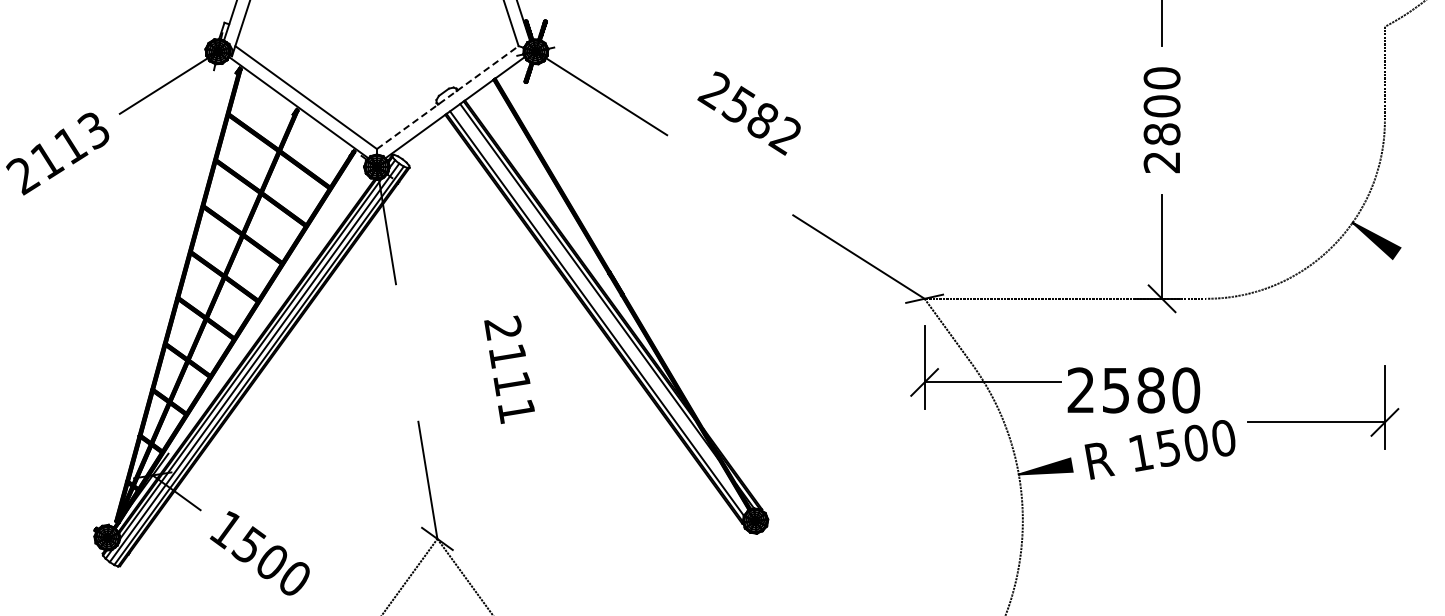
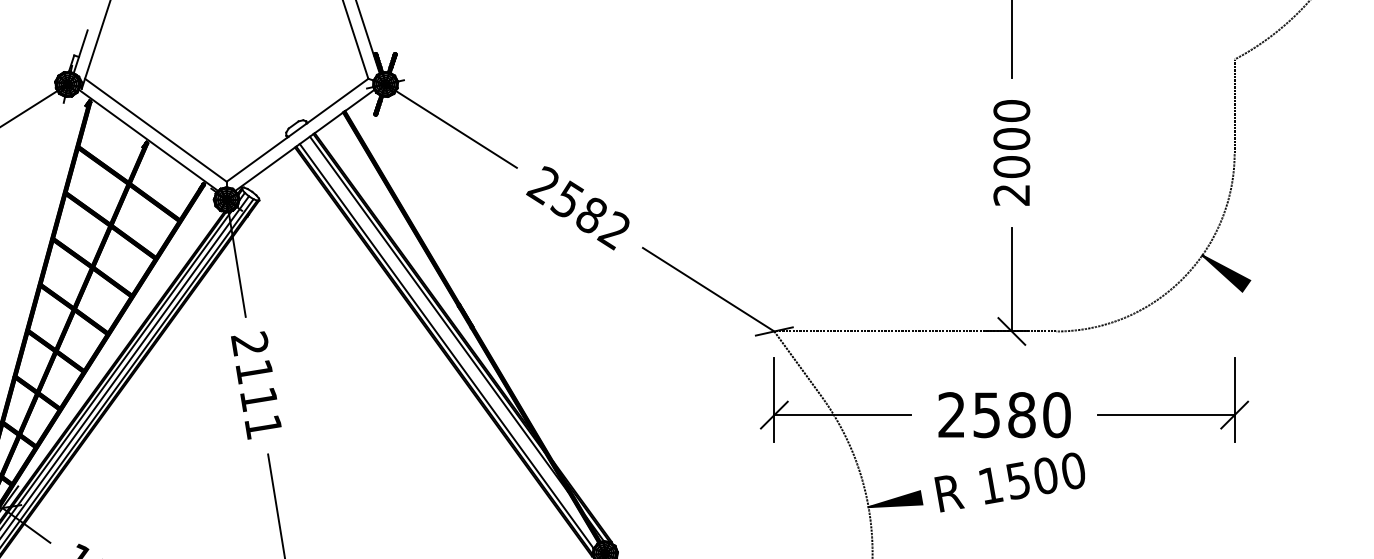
line: (447, 97) -> (297, 130), dashed -> solid
text: (748, 113) -> (577, 208), moved
text: (1161, 134) -> (1011, 167), 2800 -> 2000
text: (509, 369) -> (256, 385), moved
text: (1133, 390) -> (1004, 415), moved
part: (1323, 421) -> (1173, 414), moved

